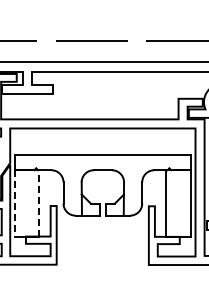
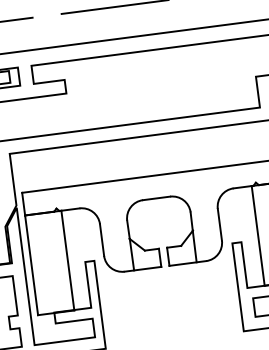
line: (39, 203) -> (68, 260), dashed -> solid
line: (15, 204) -> (32, 266), dashed -> solid

